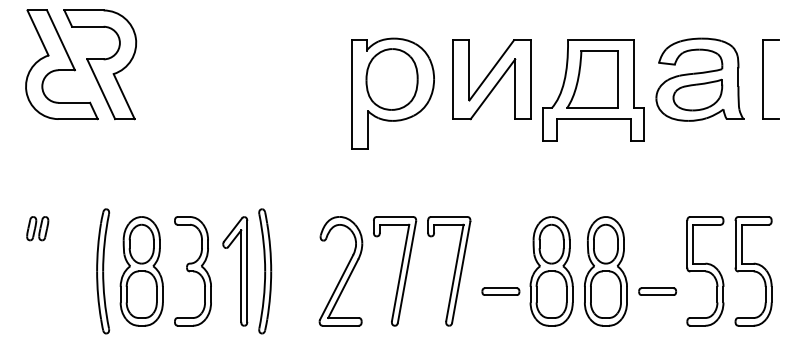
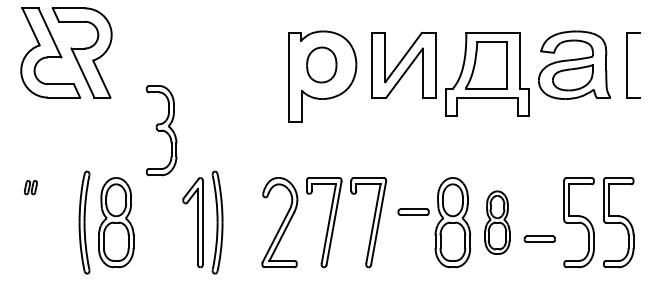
part: (391, 79) -> (321, 65), size x0.7
part: (37, 228) -> (30, 187), size x0.7
part: (192, 271) -> (161, 130), moved
part: (605, 271) -> (497, 222), size x0.7
part: (500, 291) -> (413, 212), moved

